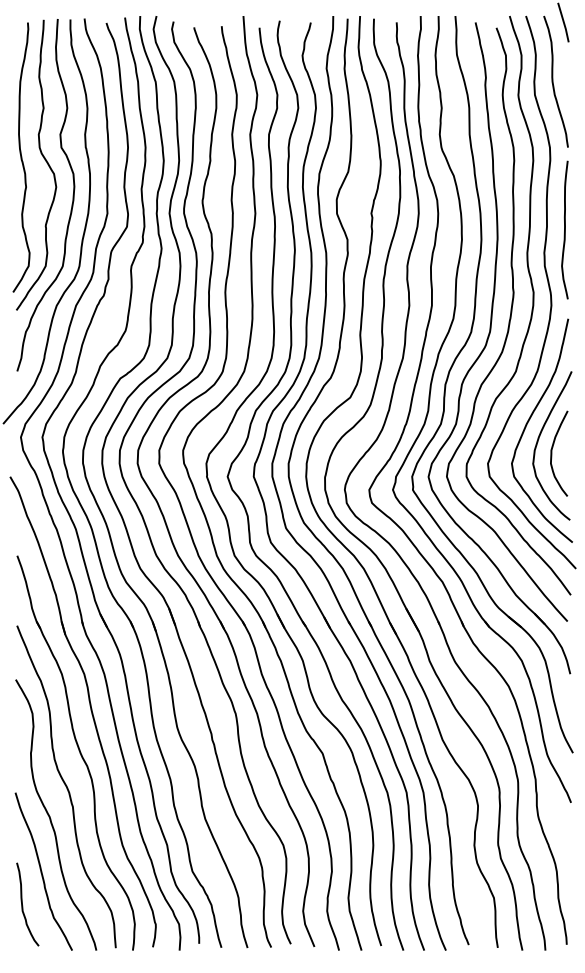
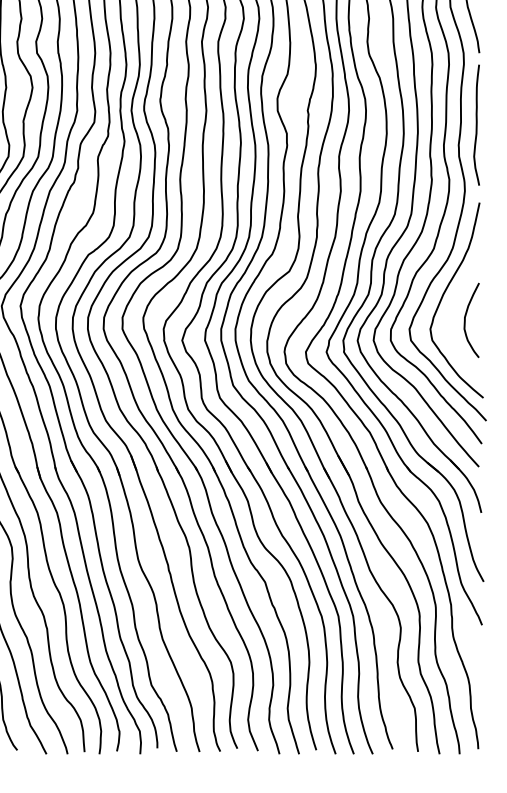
curve: (539, 439) -> (454, 308), removed

